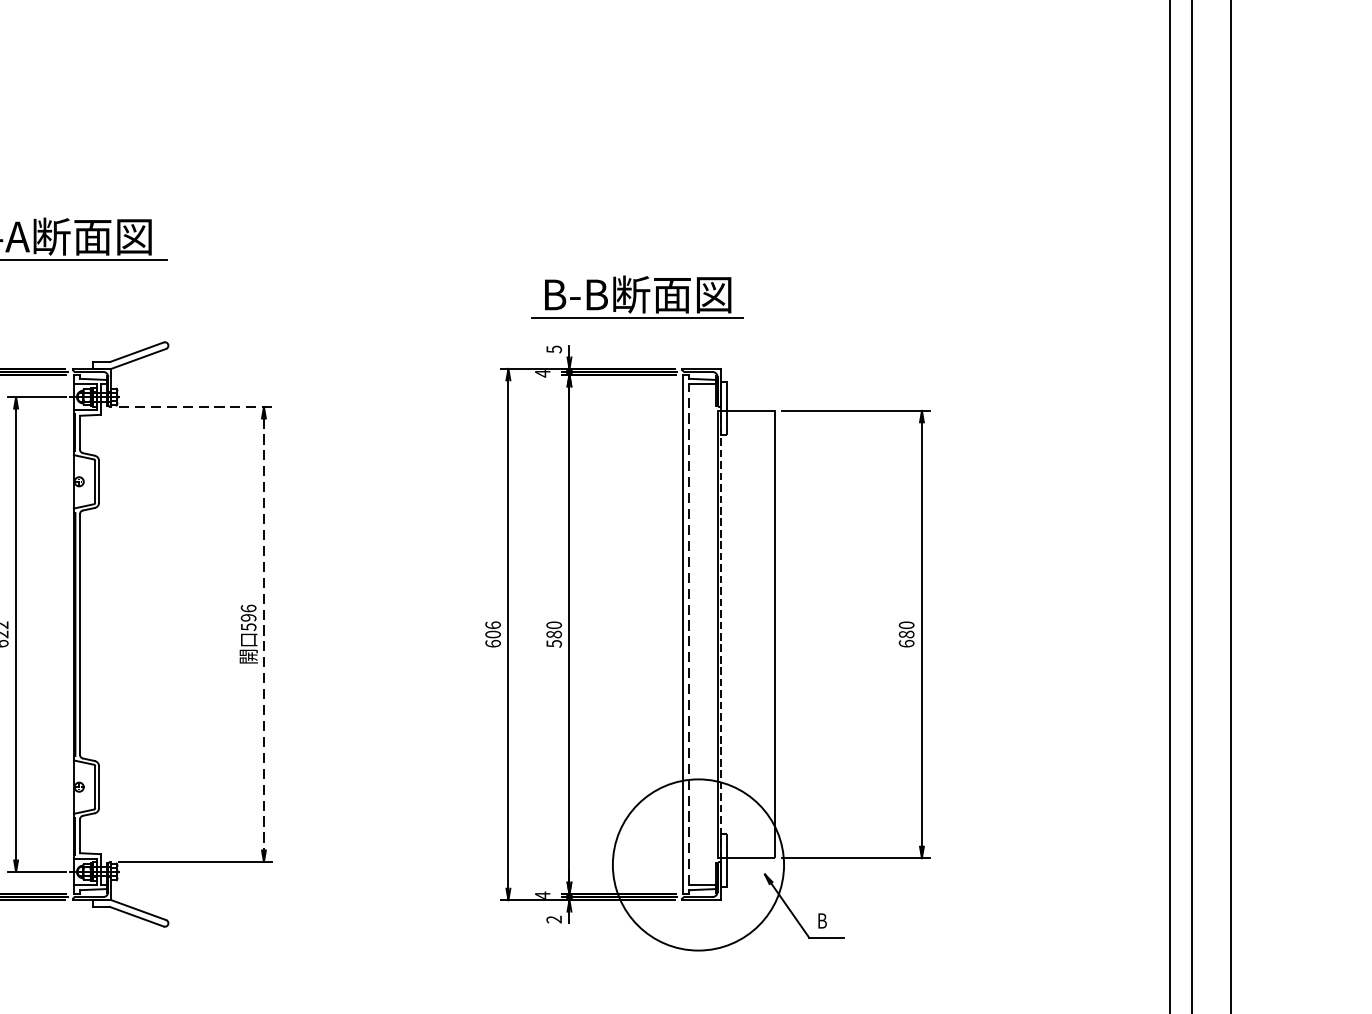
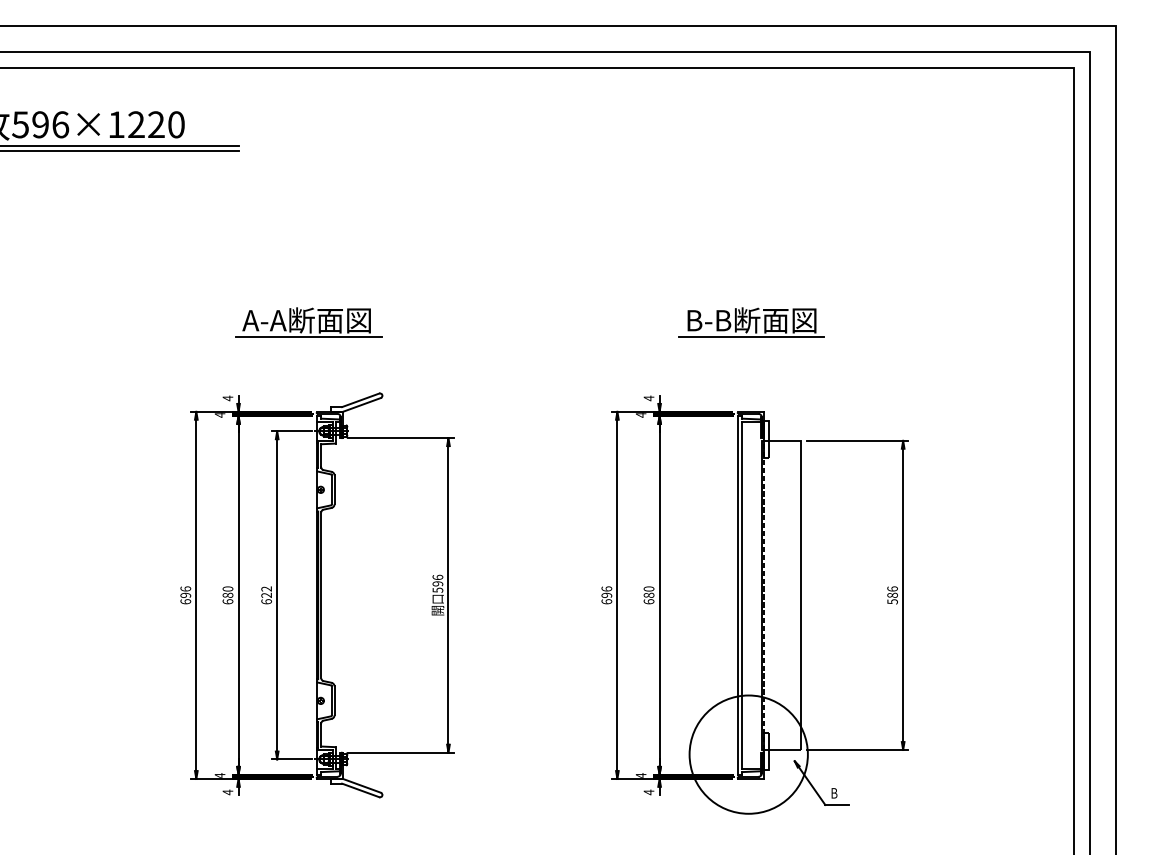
part: (637, 297) -> (751, 322), moved
text: (553, 349) -> (648, 398), 5 -> 4
line: (195, 407) -> (401, 438), dashed -> solid
text: (492, 633) -> (606, 594), 606 -> 696
line: (689, 633) -> (742, 594), dashed -> solid
line: (263, 634) -> (448, 595), dashed -> solid
text: (906, 634) -> (892, 595), 680 -> 586
text: (553, 643) -> (648, 601), 580 -> 680
text: (553, 919) -> (648, 792), 2 -> 4

